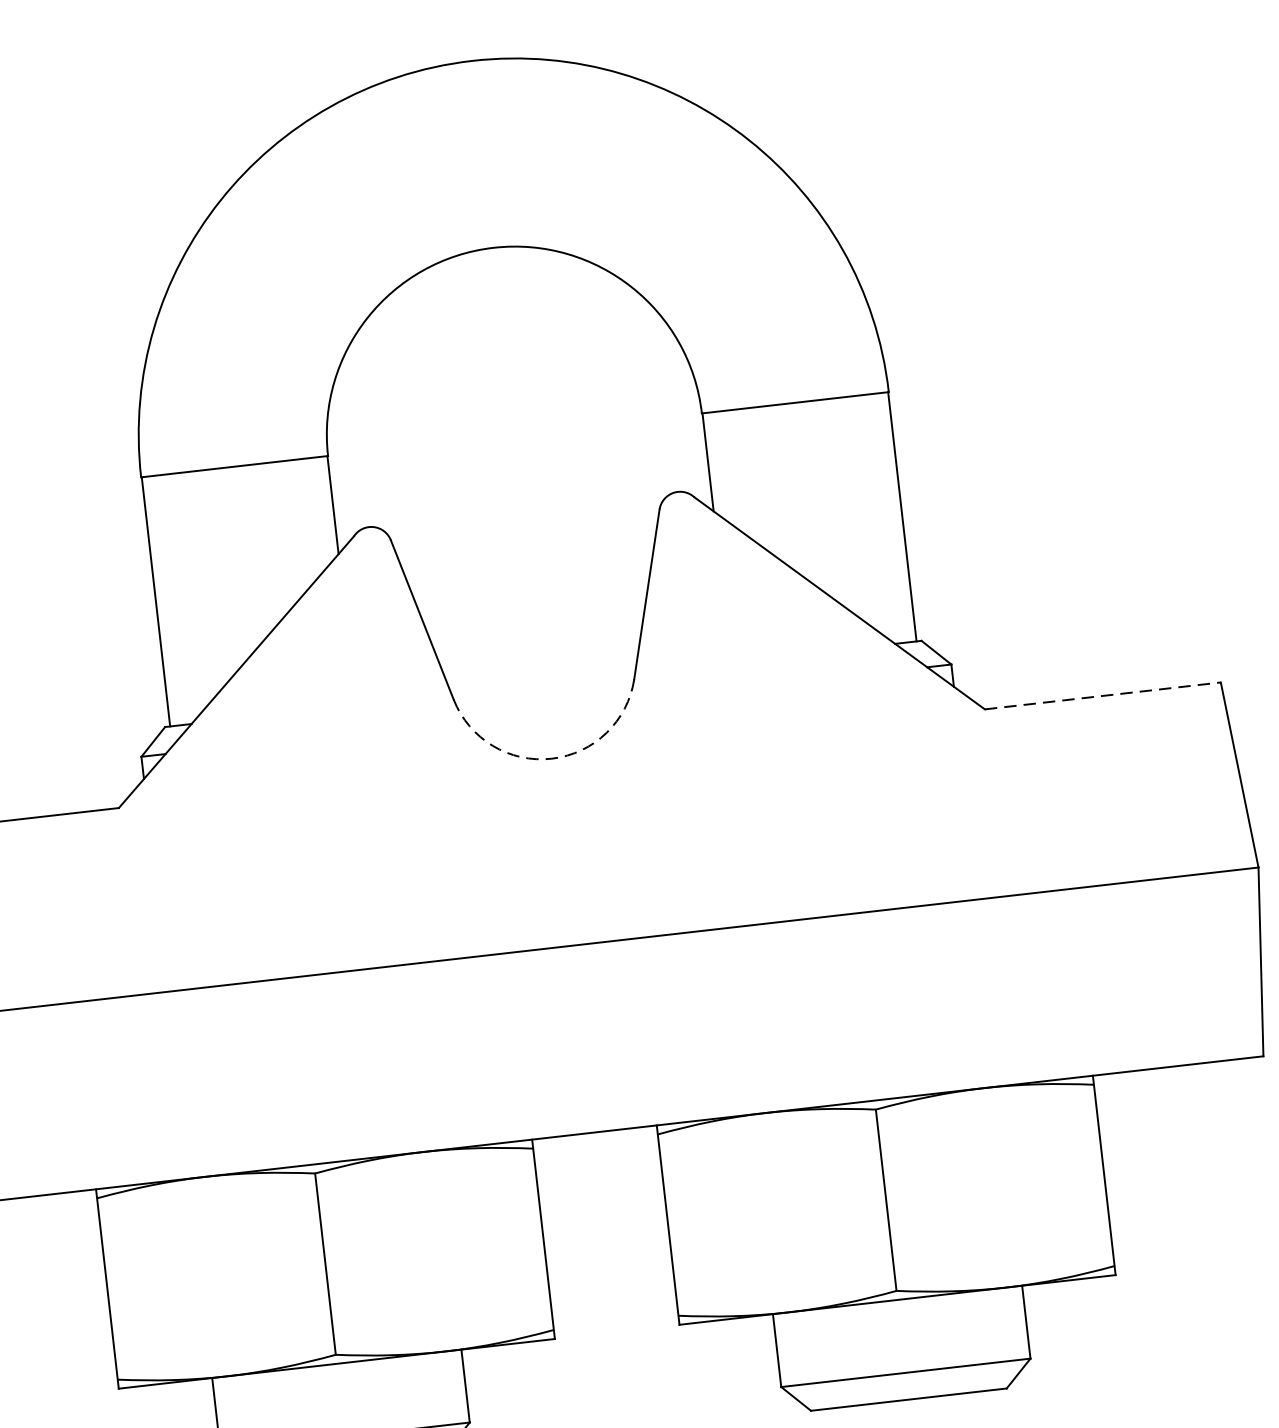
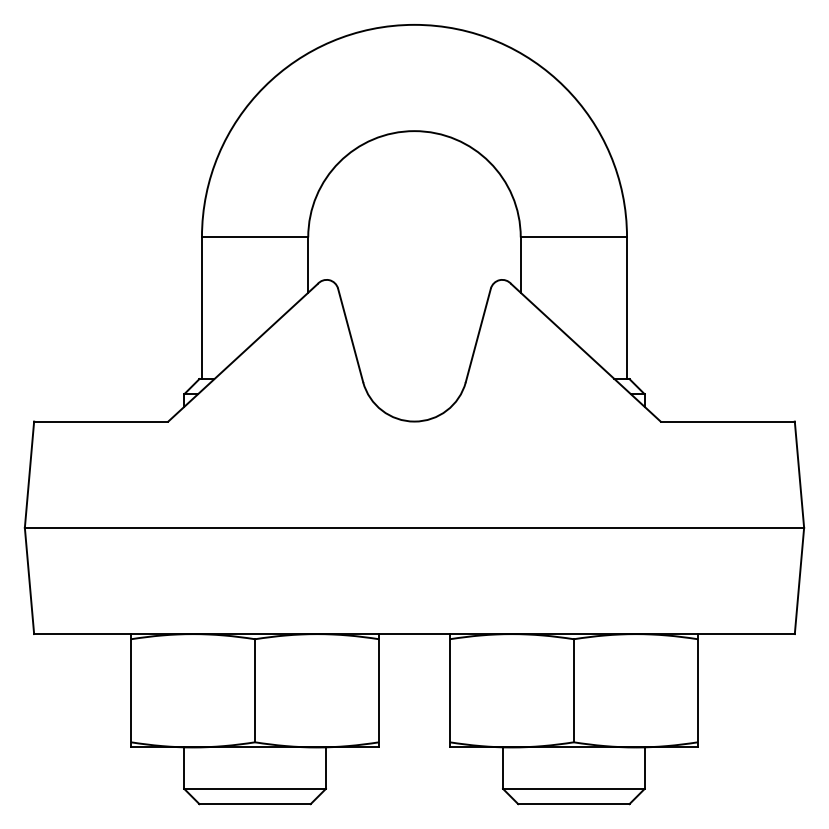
line: (1104, 695) -> (728, 421), dashed -> solid
arc: (551, 758) -> (414, 421), dashed -> solid

